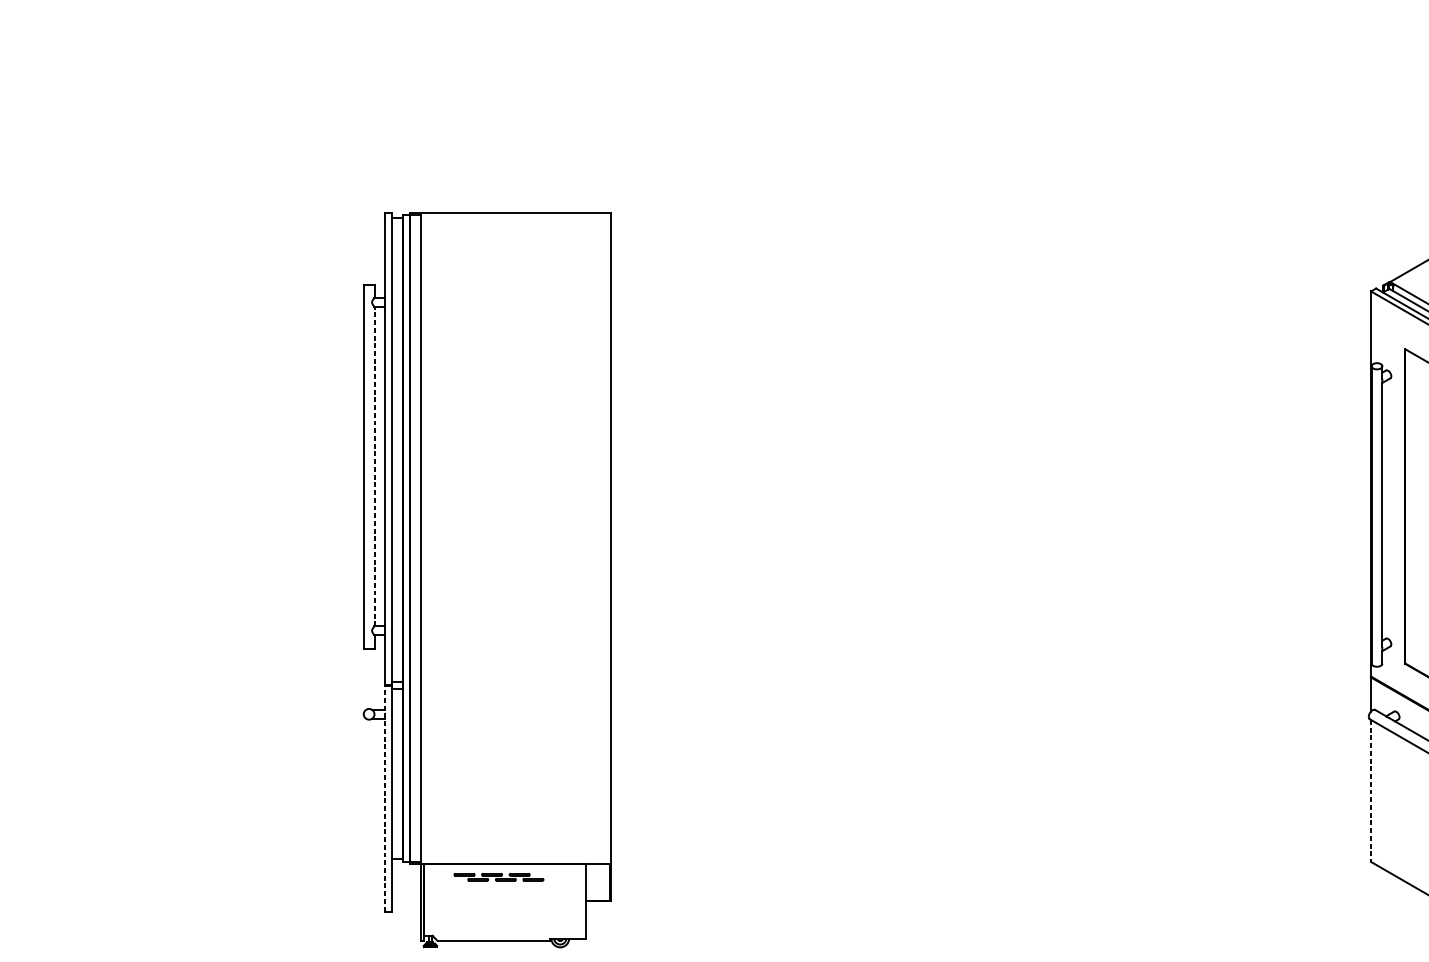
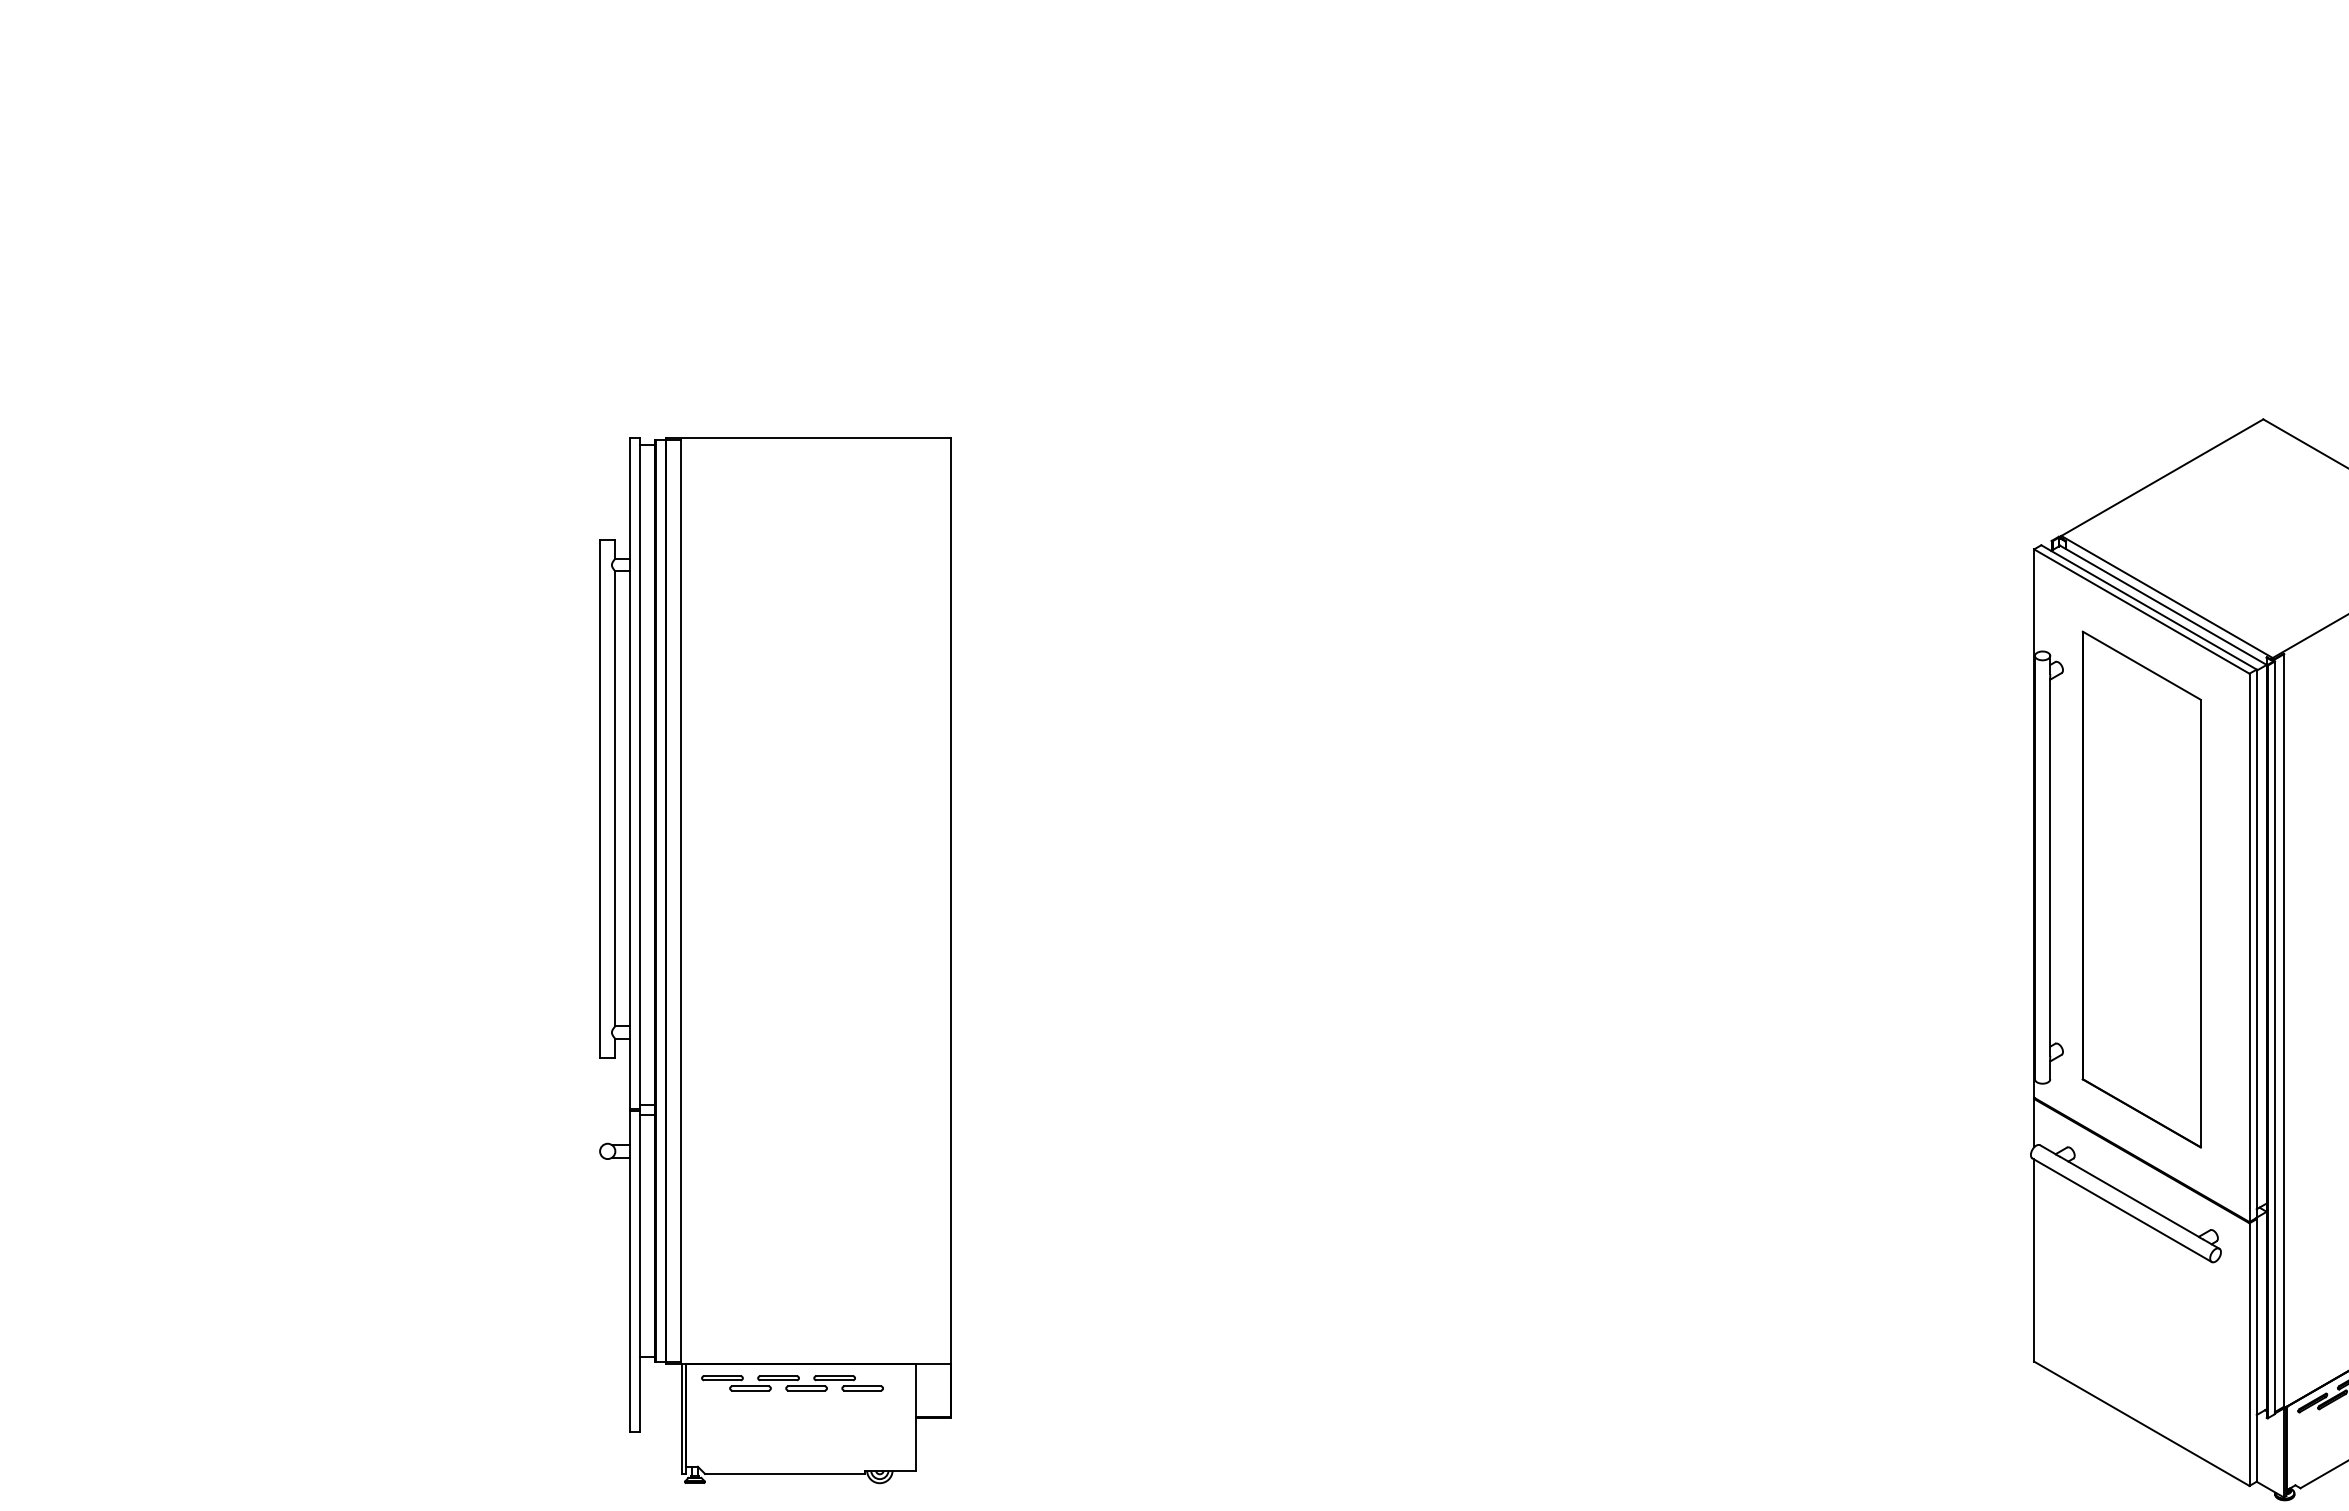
line: (374, 466) -> (615, 798), dashed -> solid
line: (1371, 791) -> (2034, 1261), dashed -> solid
line: (385, 798) -> (630, 1271), dashed -> solid
part: (498, 877) -> (792, 1383), size x1.43

